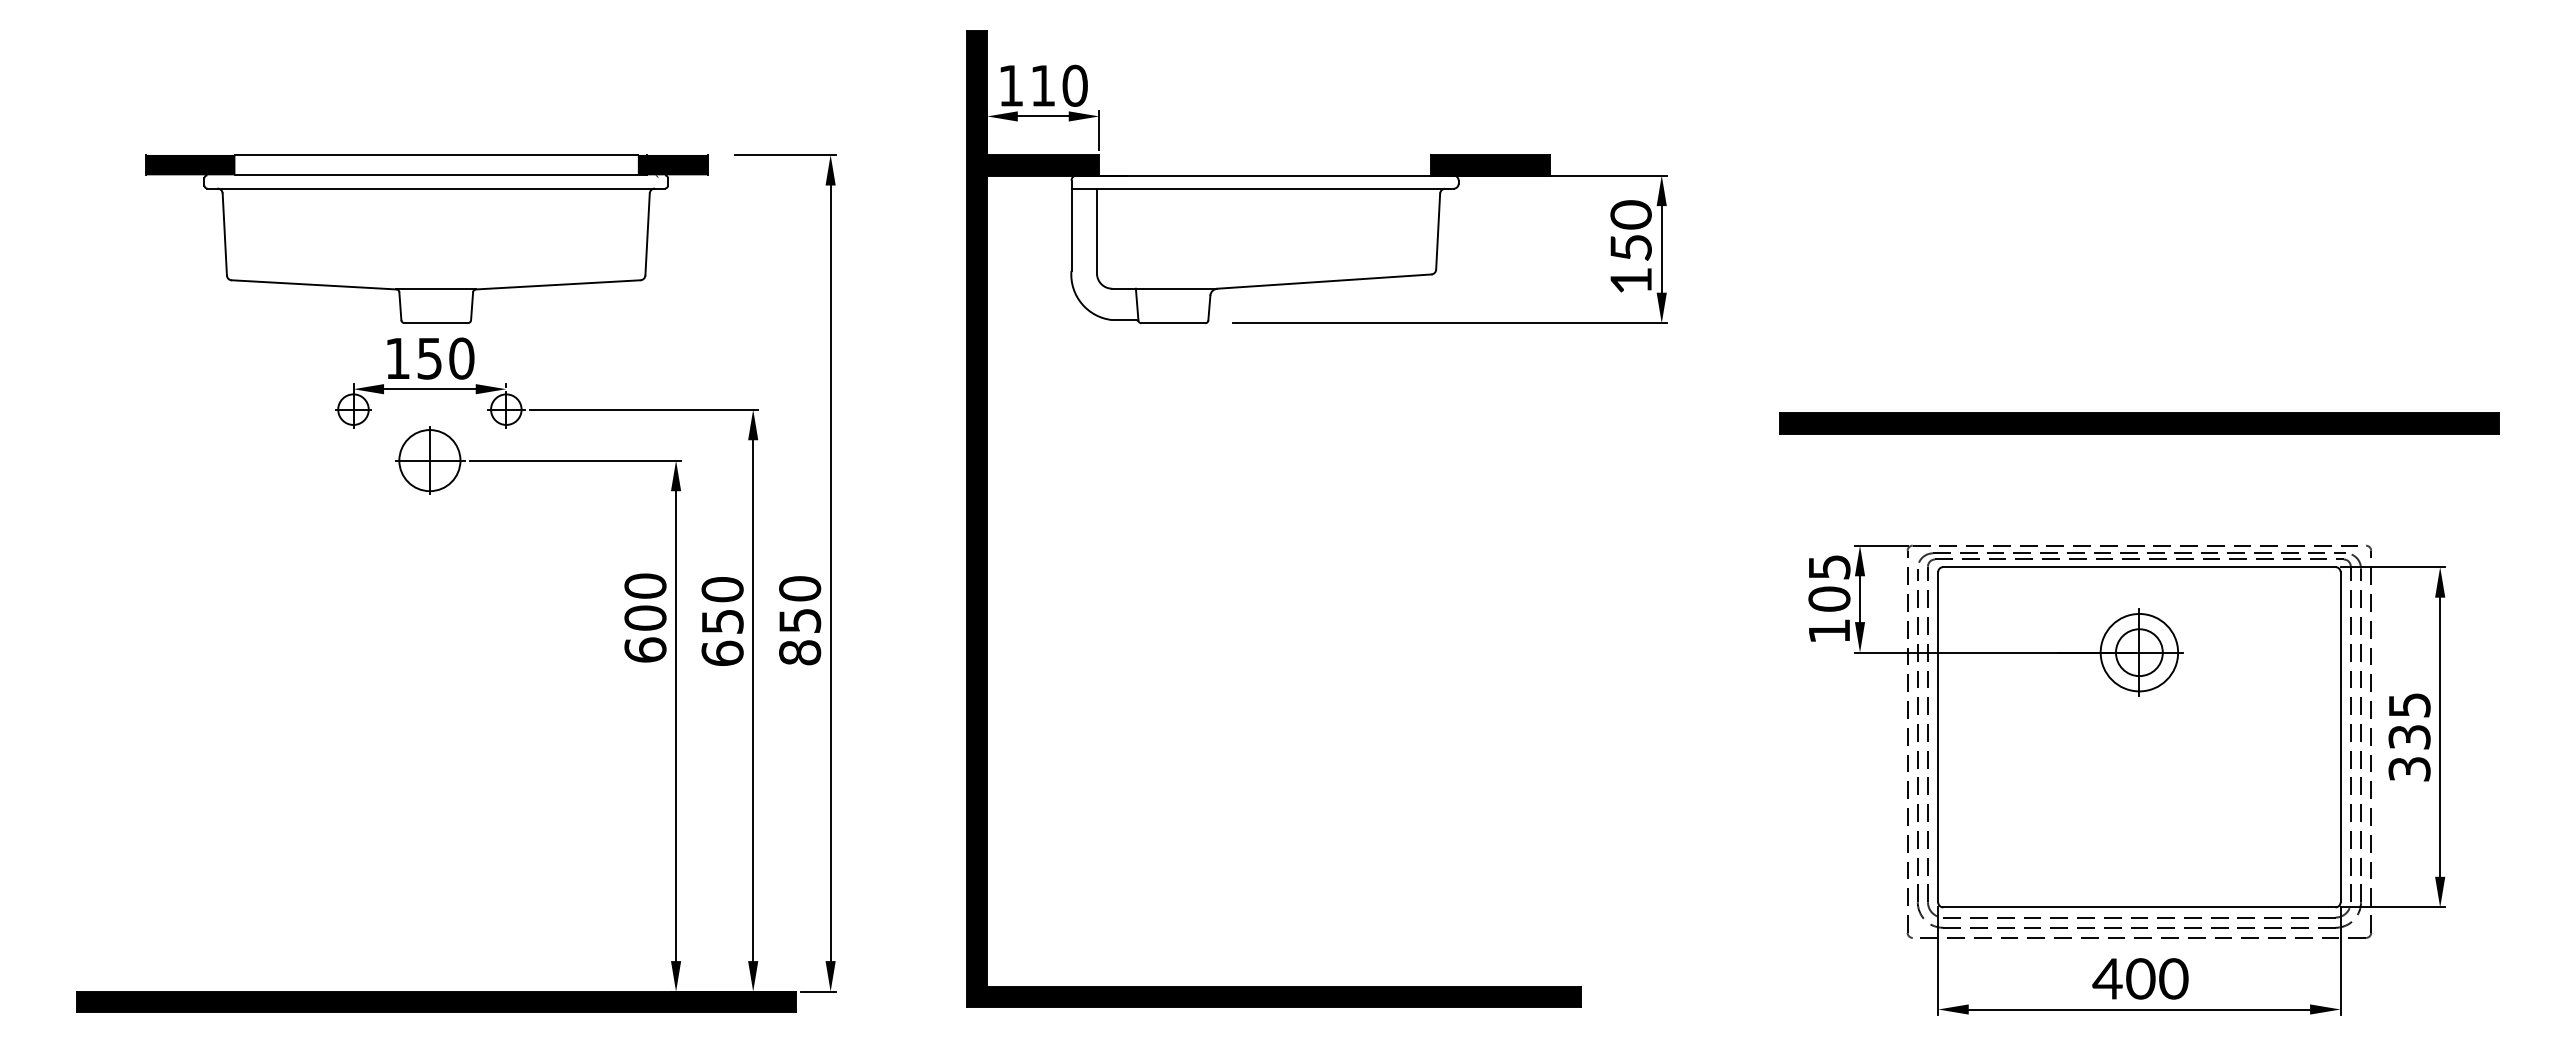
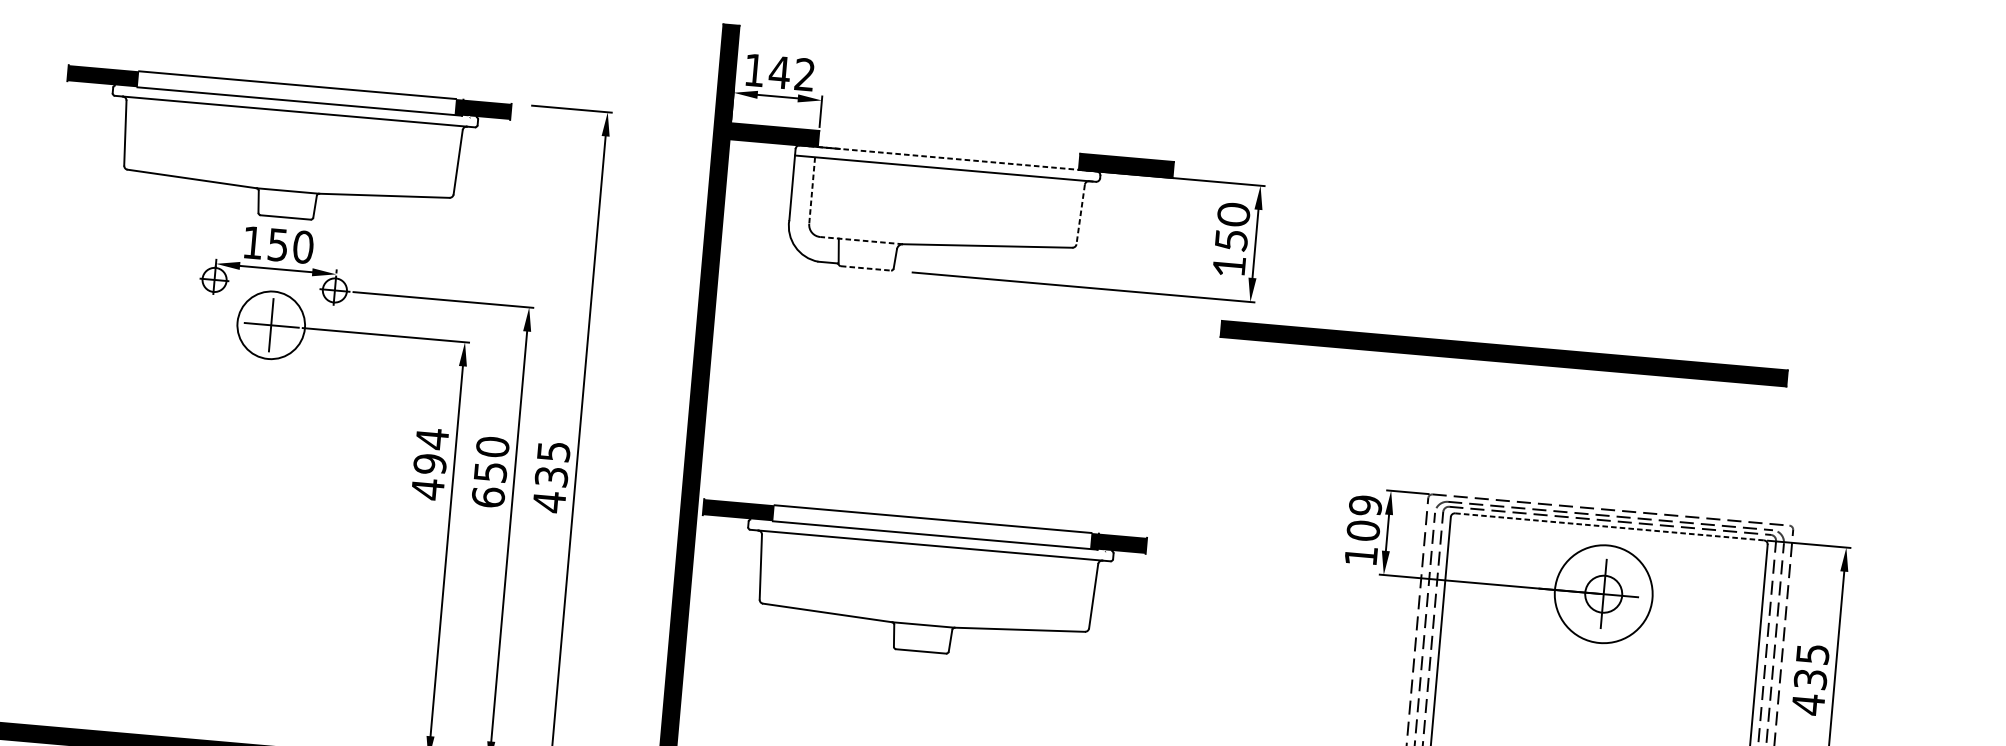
text: (1058, 85) -> (791, 73), 110 -> 142
line: (1270, 175) -> (952, 158), solid -> dashed
line: (1096, 231) -> (811, 190), solid -> dashed
line: (1438, 232) -> (1080, 215), solid -> dashed
line: (1164, 288) -> (861, 240), solid -> dashed
line: (1173, 323) -> (866, 268), solid -> dashed
part: (2139, 423) -> (1504, 353), moved
circle: (429, 460) -> (270, 325), size x1.4
text: (1829, 566) -> (1365, 505), 105 -> 109
line: (2139, 567) -> (1609, 527), solid -> dashed
text: (645, 618) -> (430, 464), 600 -> 494
text: (800, 621) -> (551, 477), 850 -> 435
circle: (2139, 652) -> (1603, 594), size x1.6
part: (1275, 715) -> (919, 584), added
text: (2409, 769) -> (1808, 704), 335 -> 435

